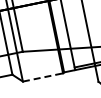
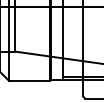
line: (42, 77) -> (29, 80), dashed -> solid

